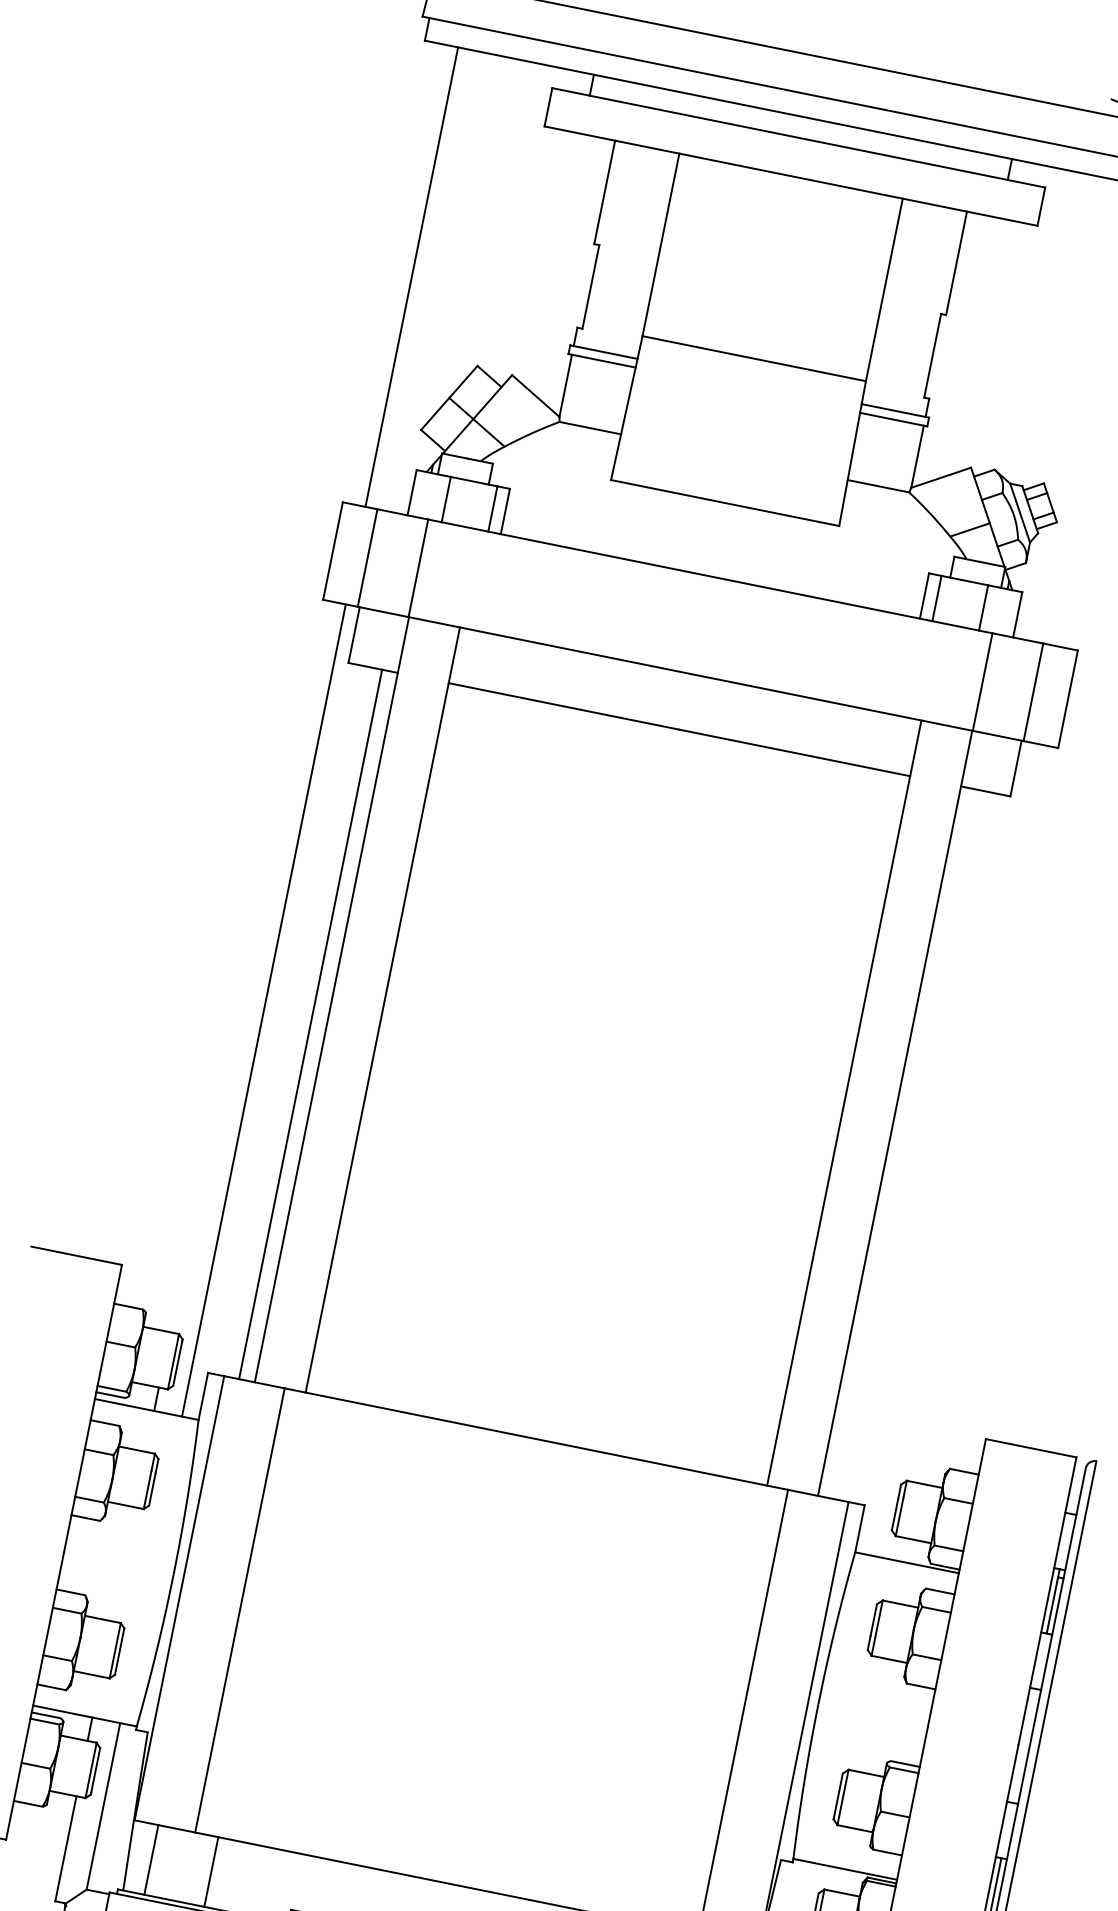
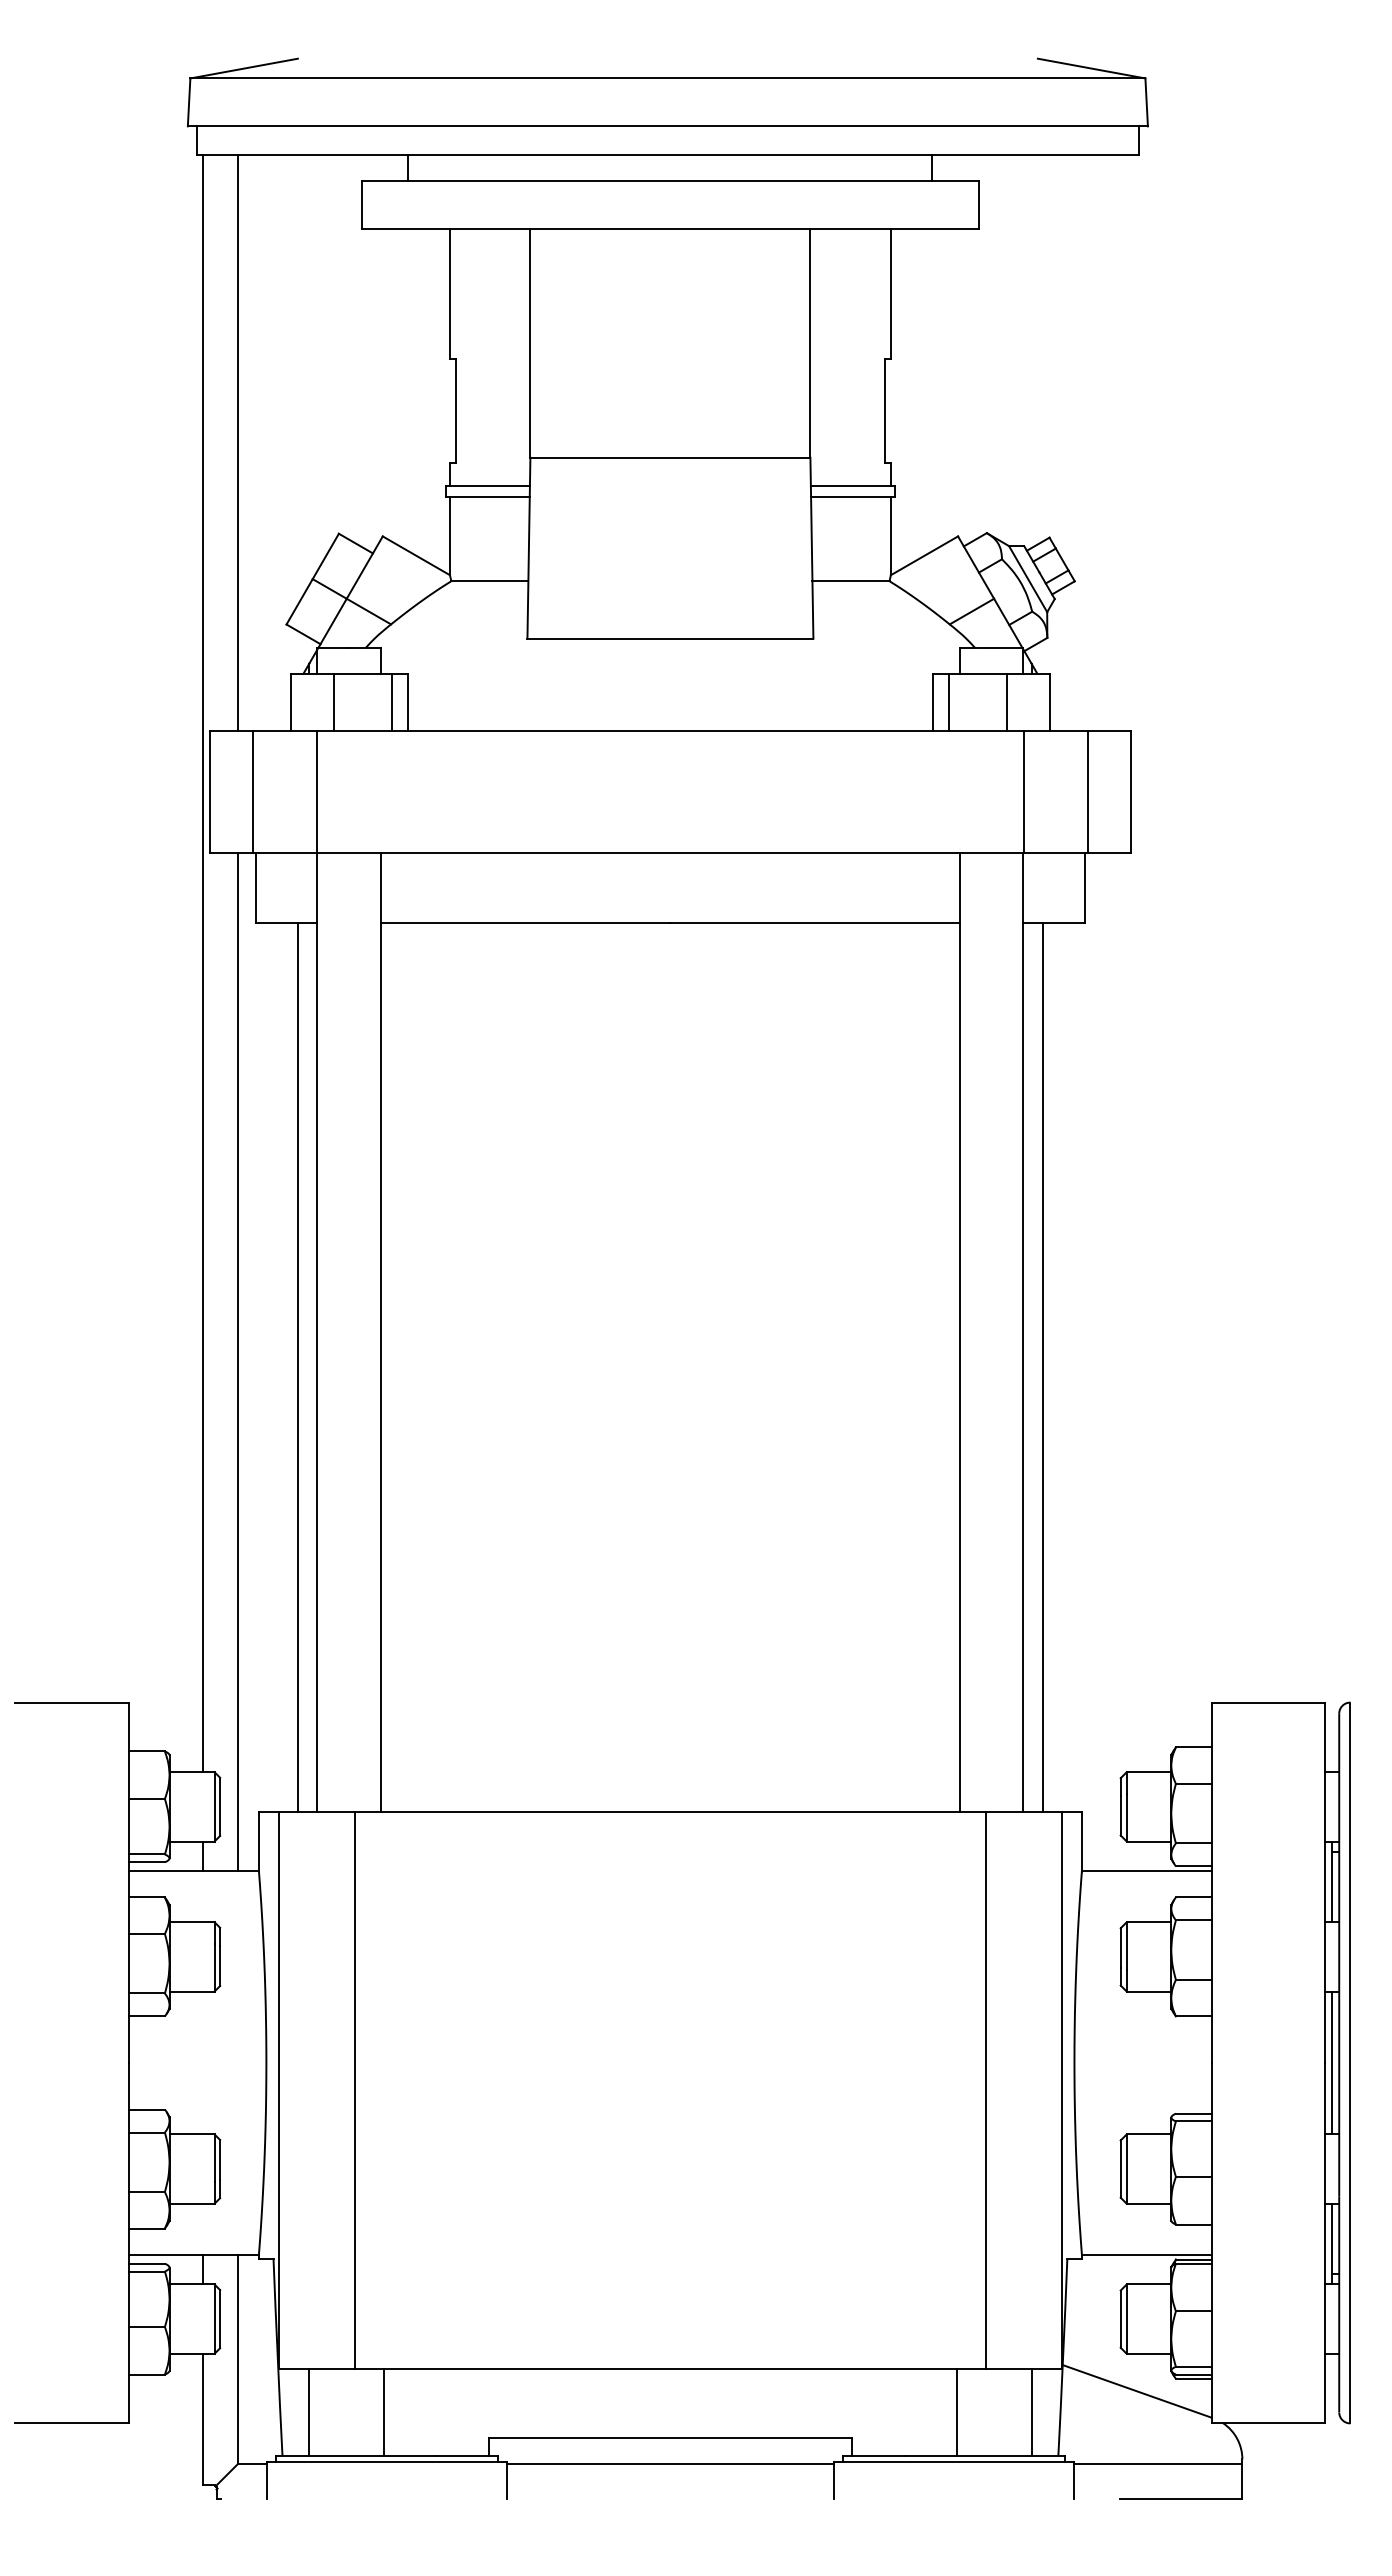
line: (300, 687) -> (203, 963), added
line: (905, 1143) -> (1043, 1366), added
line: (1024, 1745) -> (1332, 2062), added

